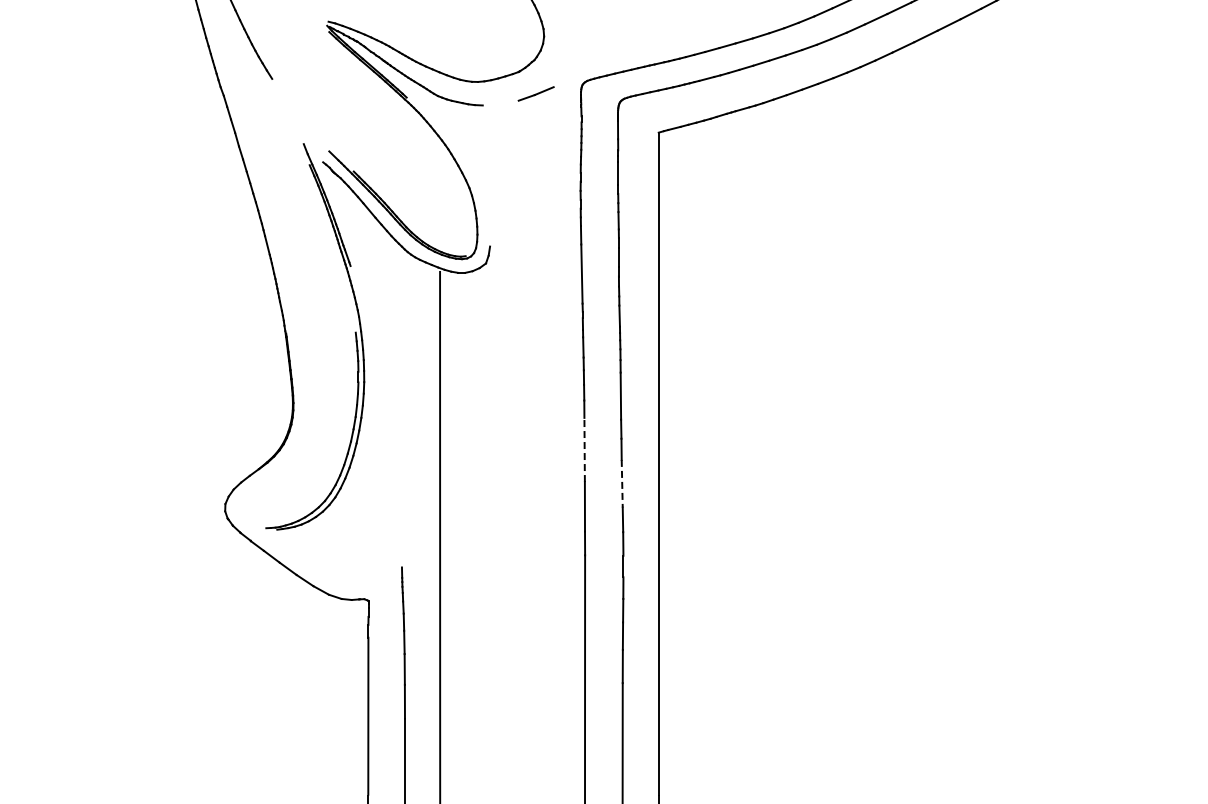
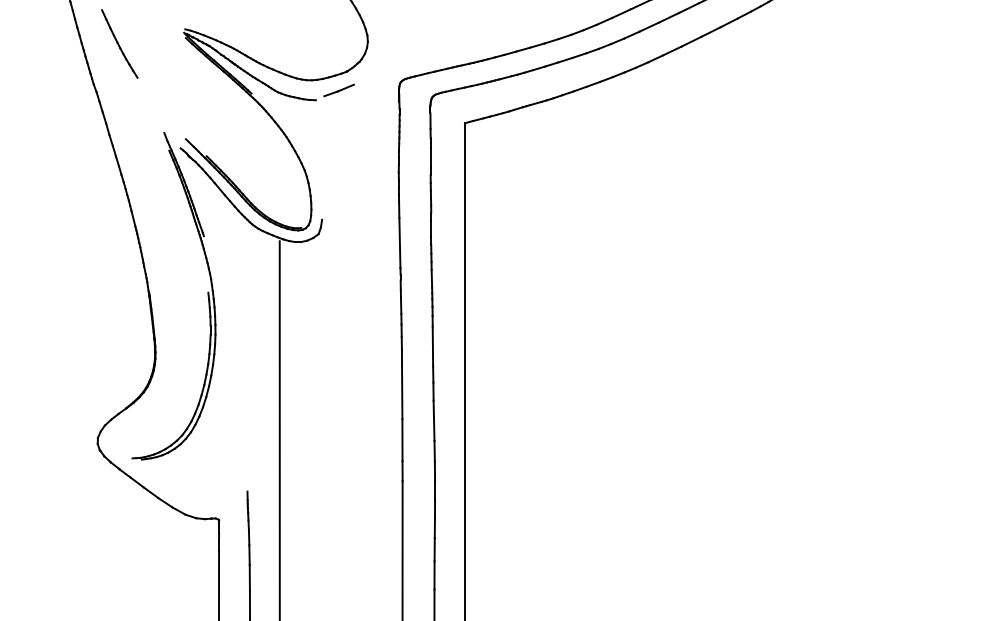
line: (535, 93) -> (338, 90), moved
line: (584, 449) -> (402, 391), dashed -> solid
line: (622, 483) -> (434, 420), dashed -> solid

